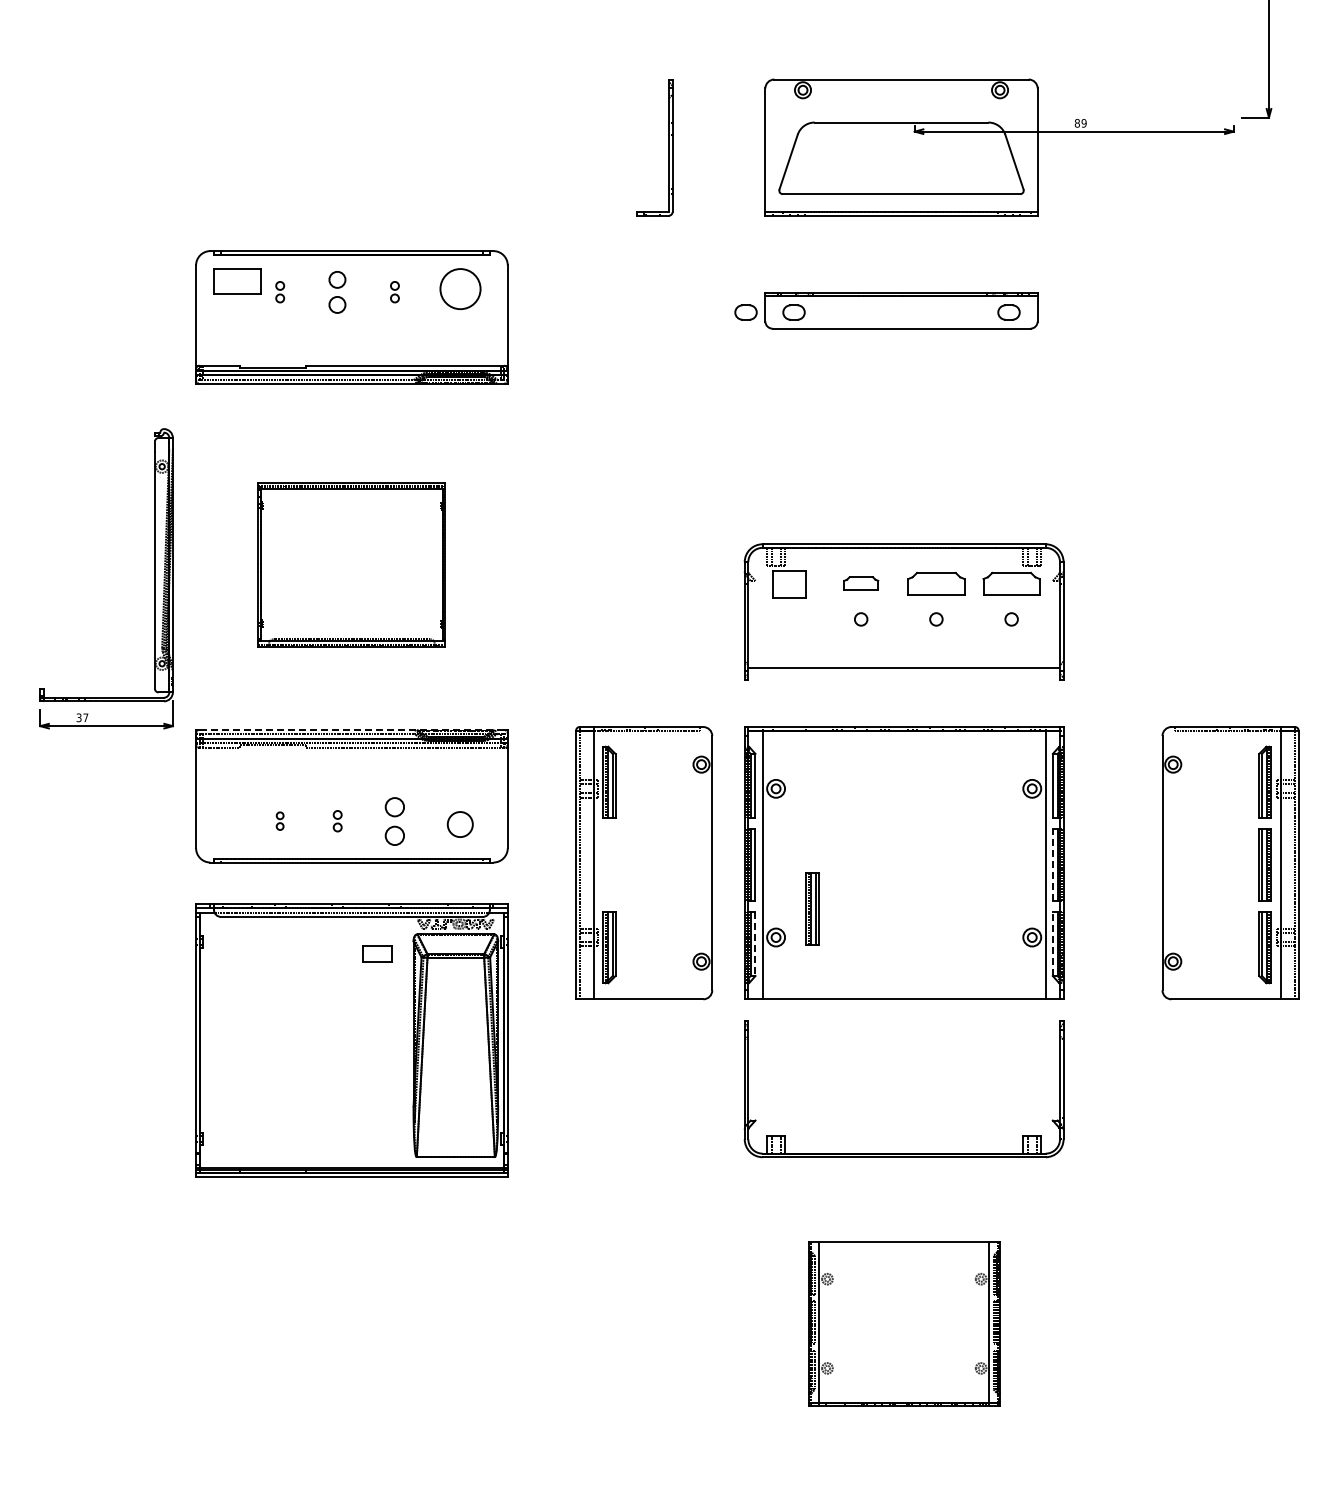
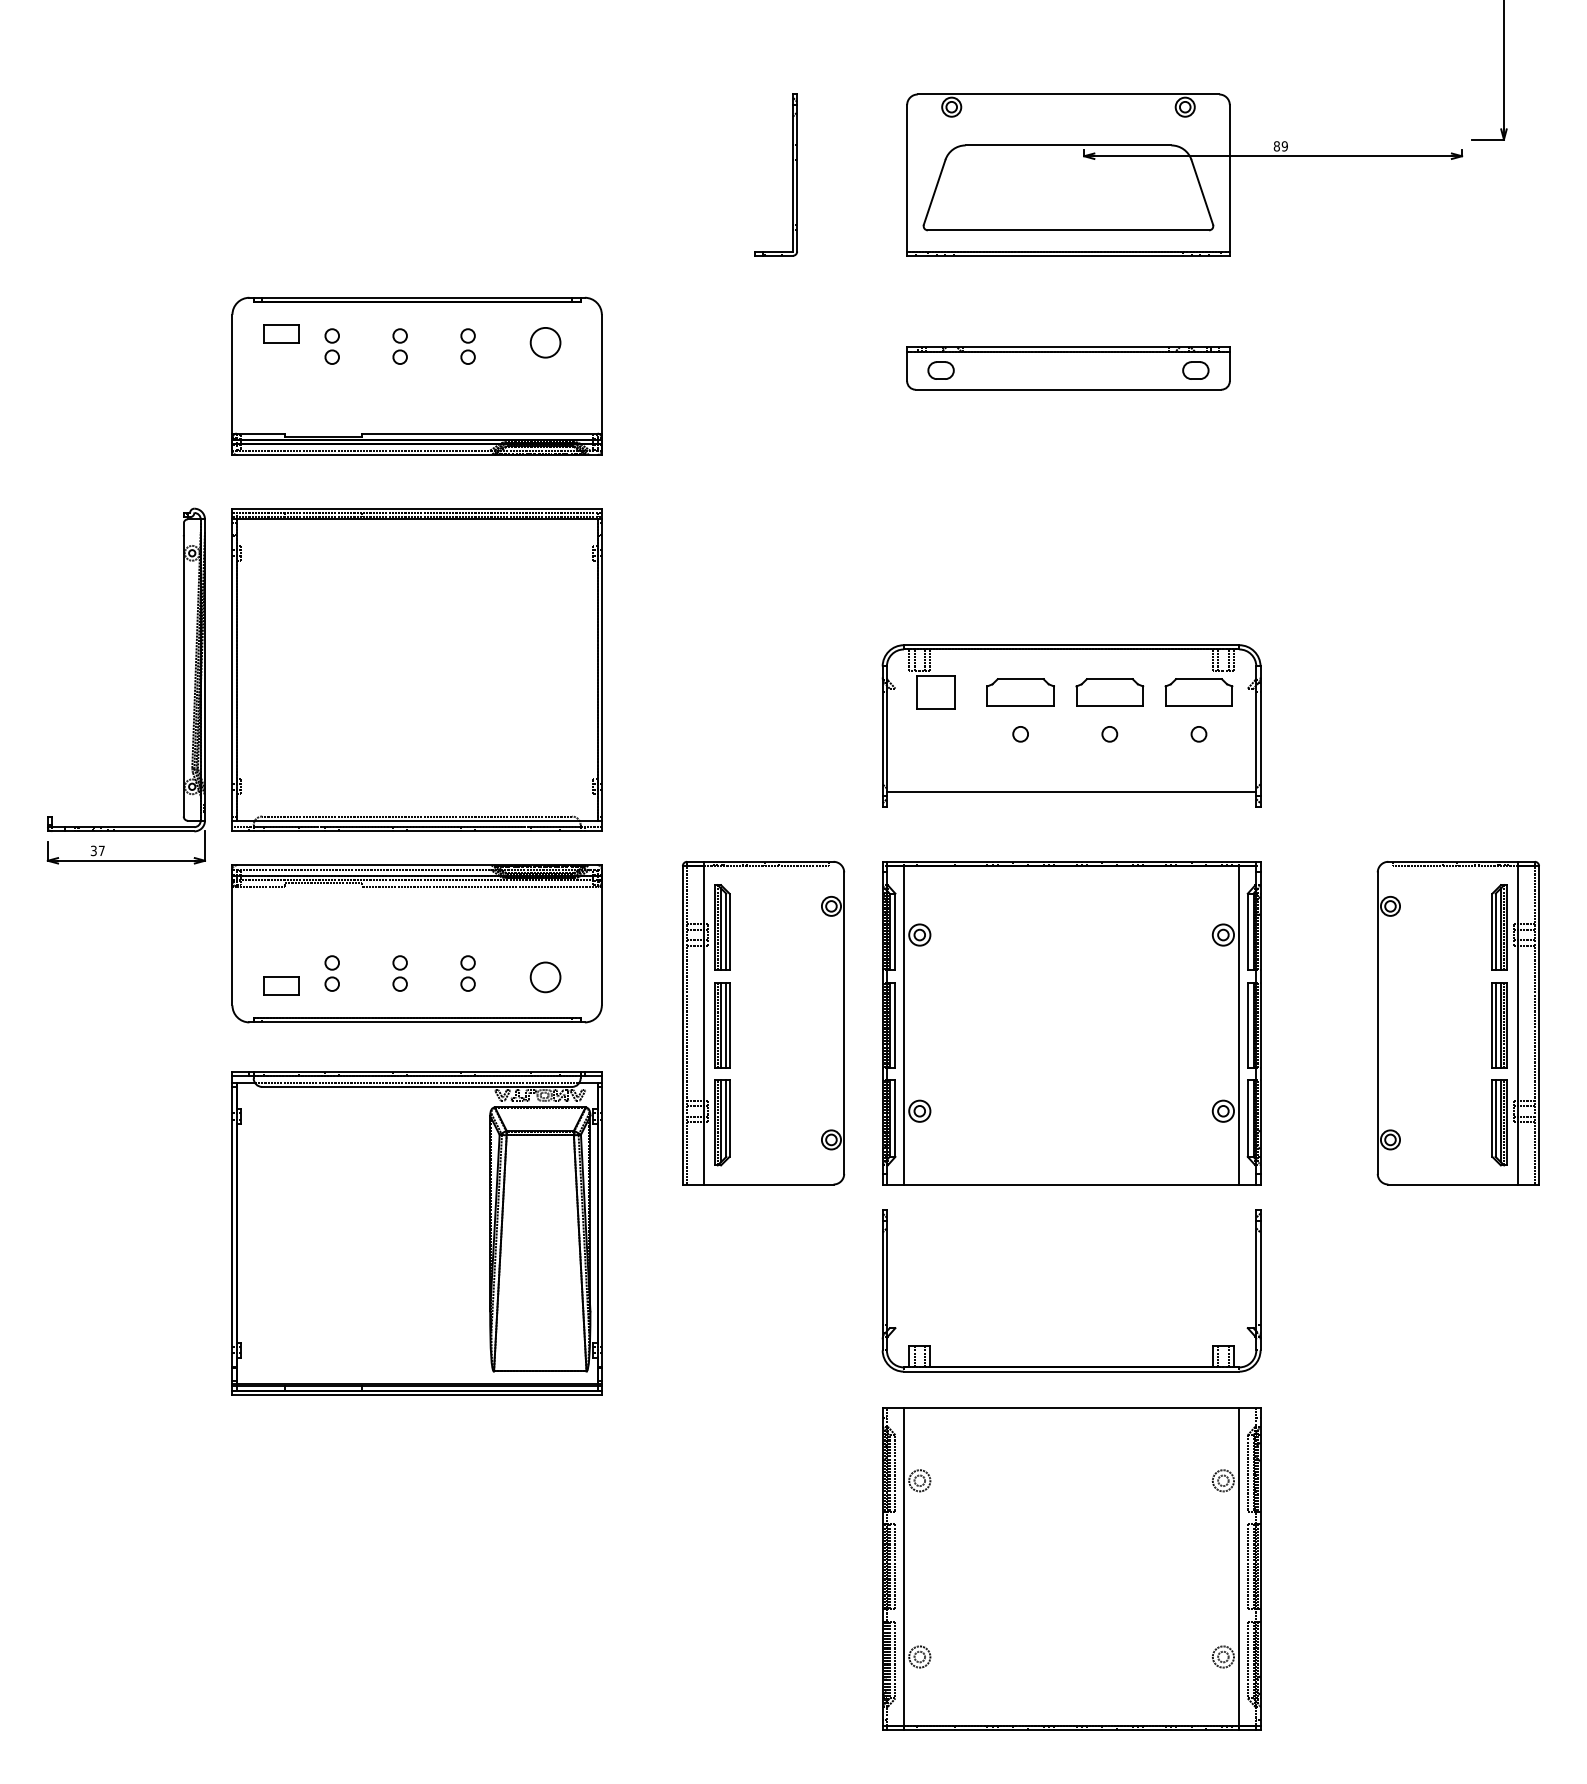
part: (237, 281) -> (281, 333), size x0.62
circle: (459, 288) -> (544, 342), size x0.62
part: (279, 291) -> (331, 345), size x1.43
part: (337, 291) -> (400, 345), size x0.71
part: (394, 291) -> (467, 345), size x1.43
part: (745, 312) -> (883, 370), removed
part: (351, 564) -> (416, 669), size x1.67
part: (861, 583) -> (1021, 691), size x1.67
line: (352, 729) -> (417, 864), dashed -> solid
part: (279, 820) -> (331, 972), size x1.67
part: (337, 820) -> (400, 972), size x1.43
part: (394, 820) -> (467, 972), size x0.62
line: (1052, 864) -> (1247, 1024), dashed -> solid
part: (812, 908) -> (722, 1024), moved
line: (1052, 943) -> (1247, 1118), dashed -> solid
line: (755, 944) -> (895, 1119), dashed -> solid
part: (377, 953) -> (281, 985), moved
part: (904, 1323) -> (1071, 1568), size x1.67

